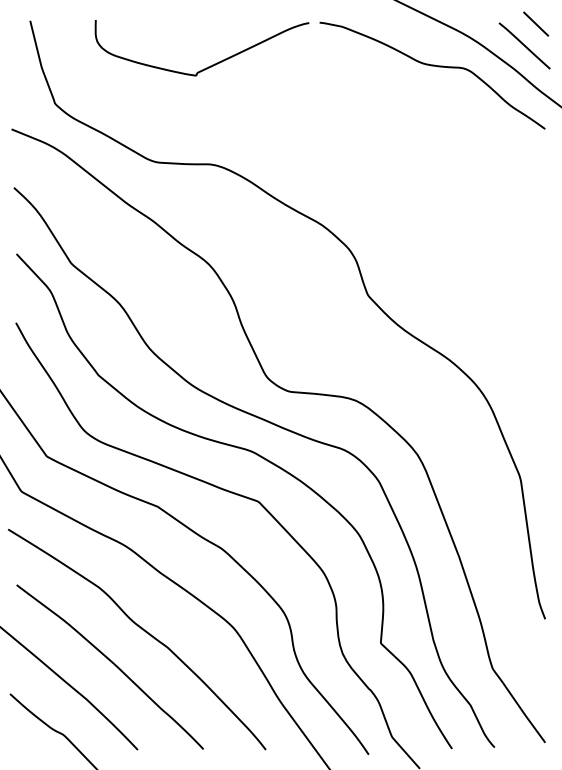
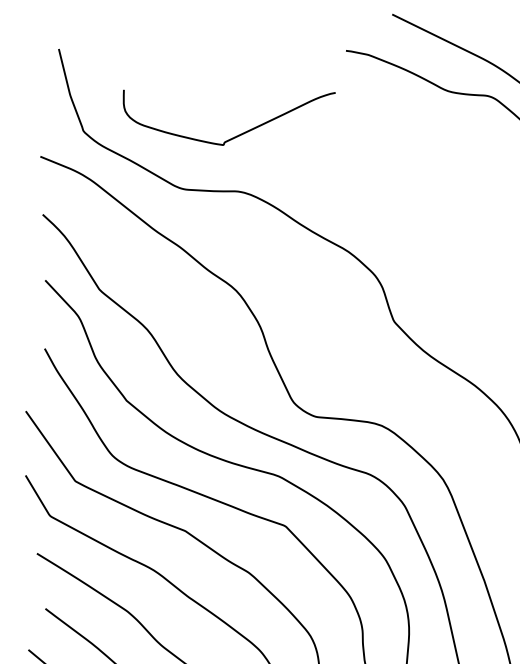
curve: (210, 65) -> (237, 134), moved

